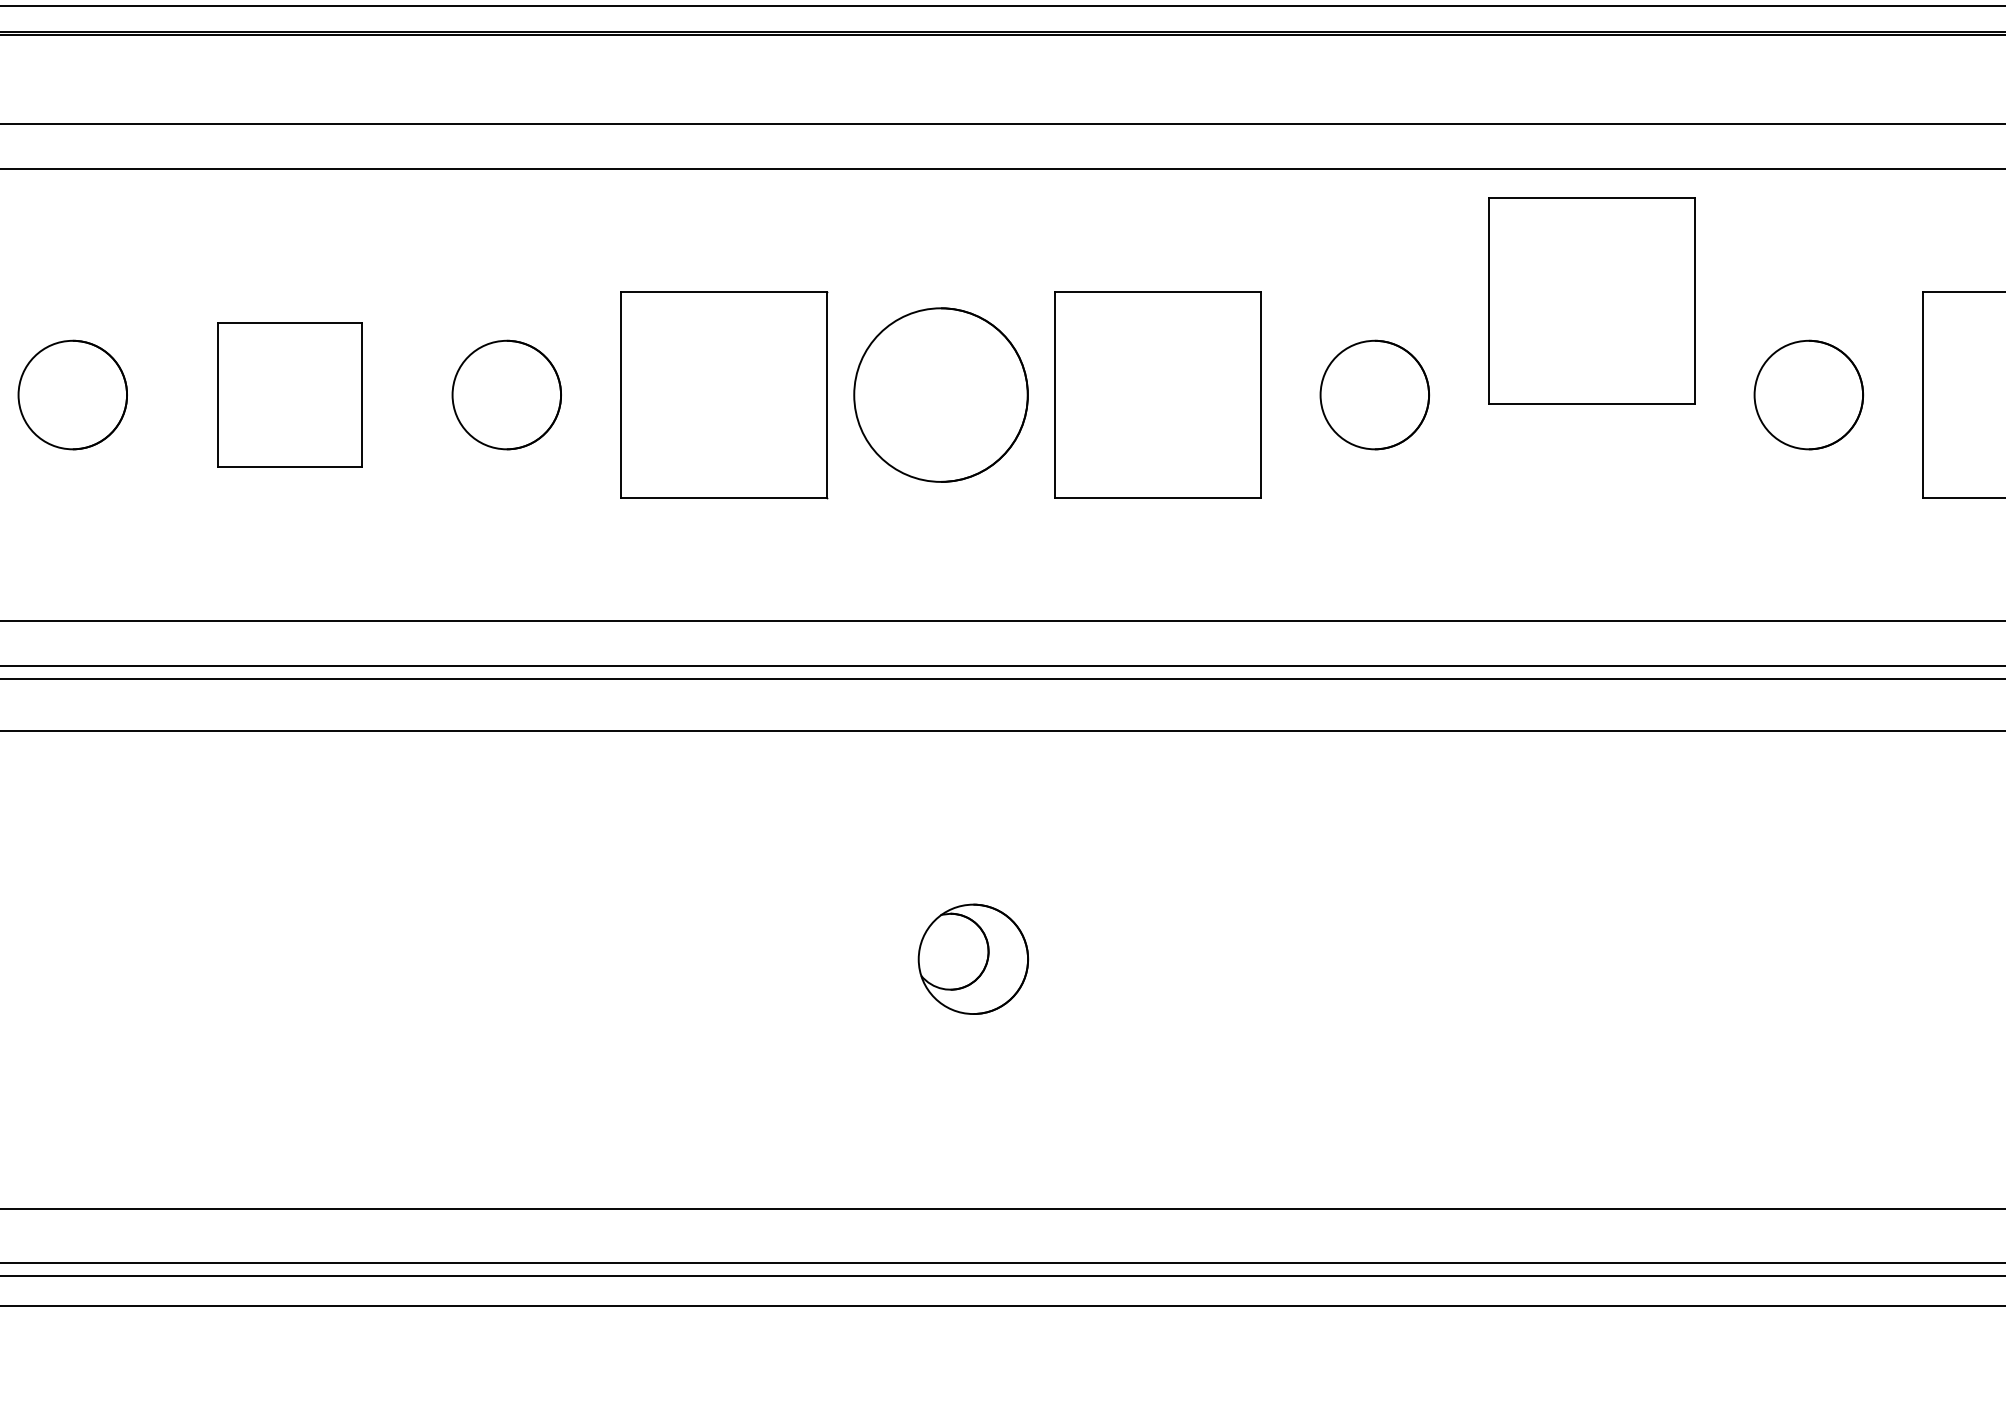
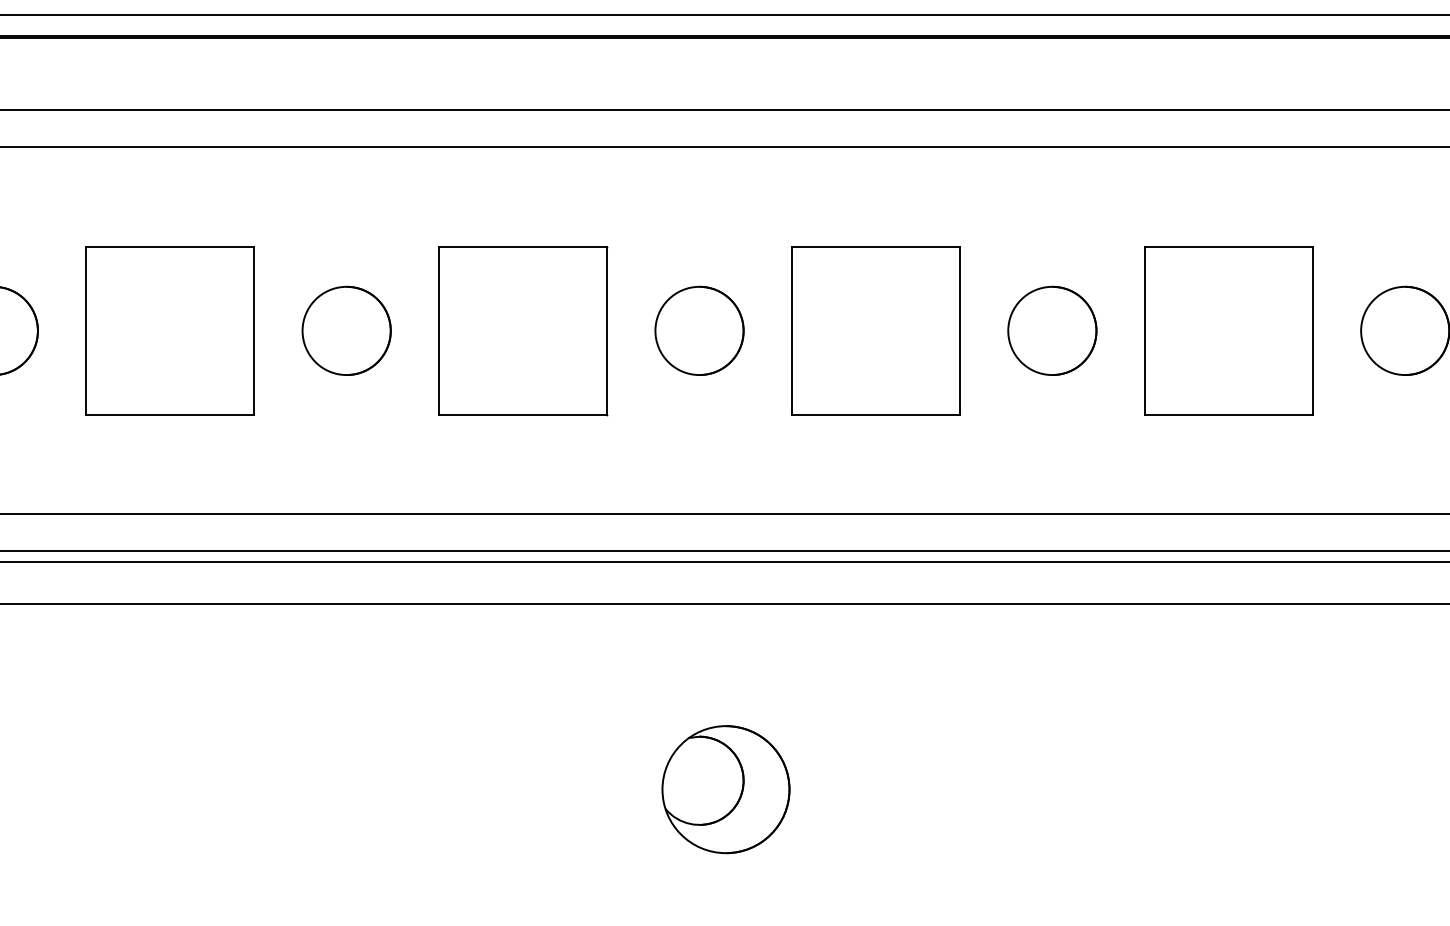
part: (1591, 300) -> (1228, 330), moved
part: (289, 394) -> (169, 330), size x1.43
part: (940, 394) -> (699, 330), size x0.62
part: (973, 959) -> (726, 789), size x1.43

